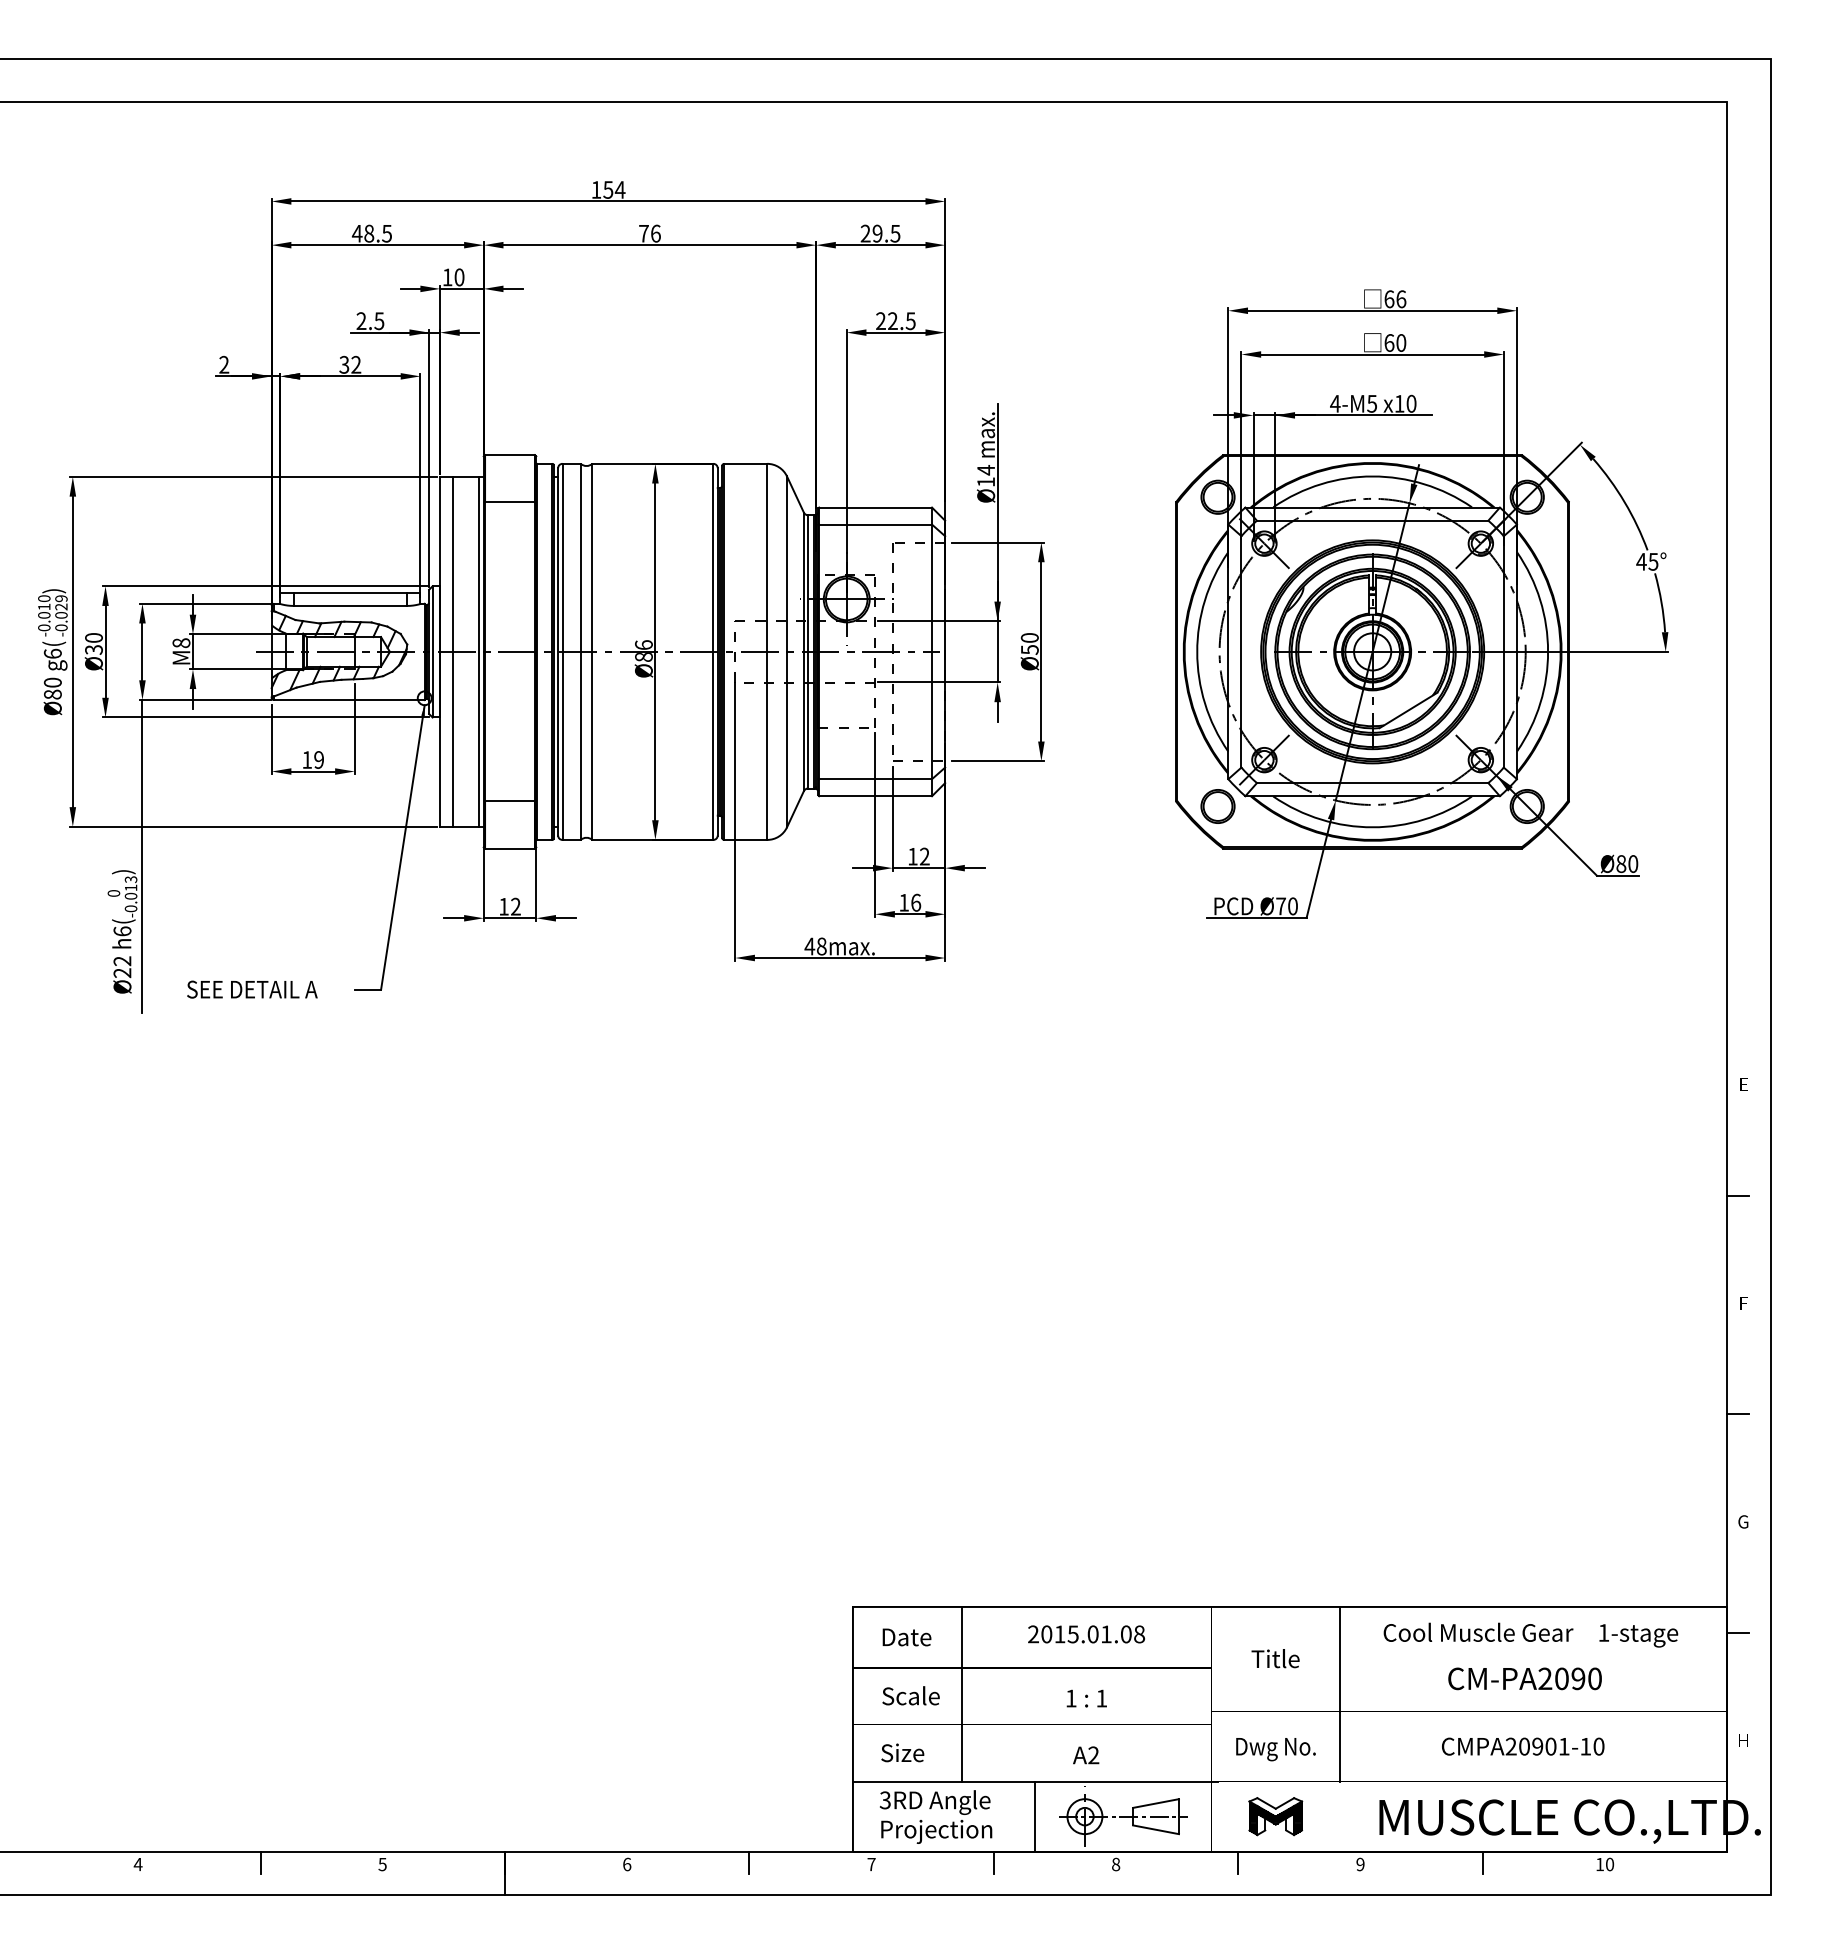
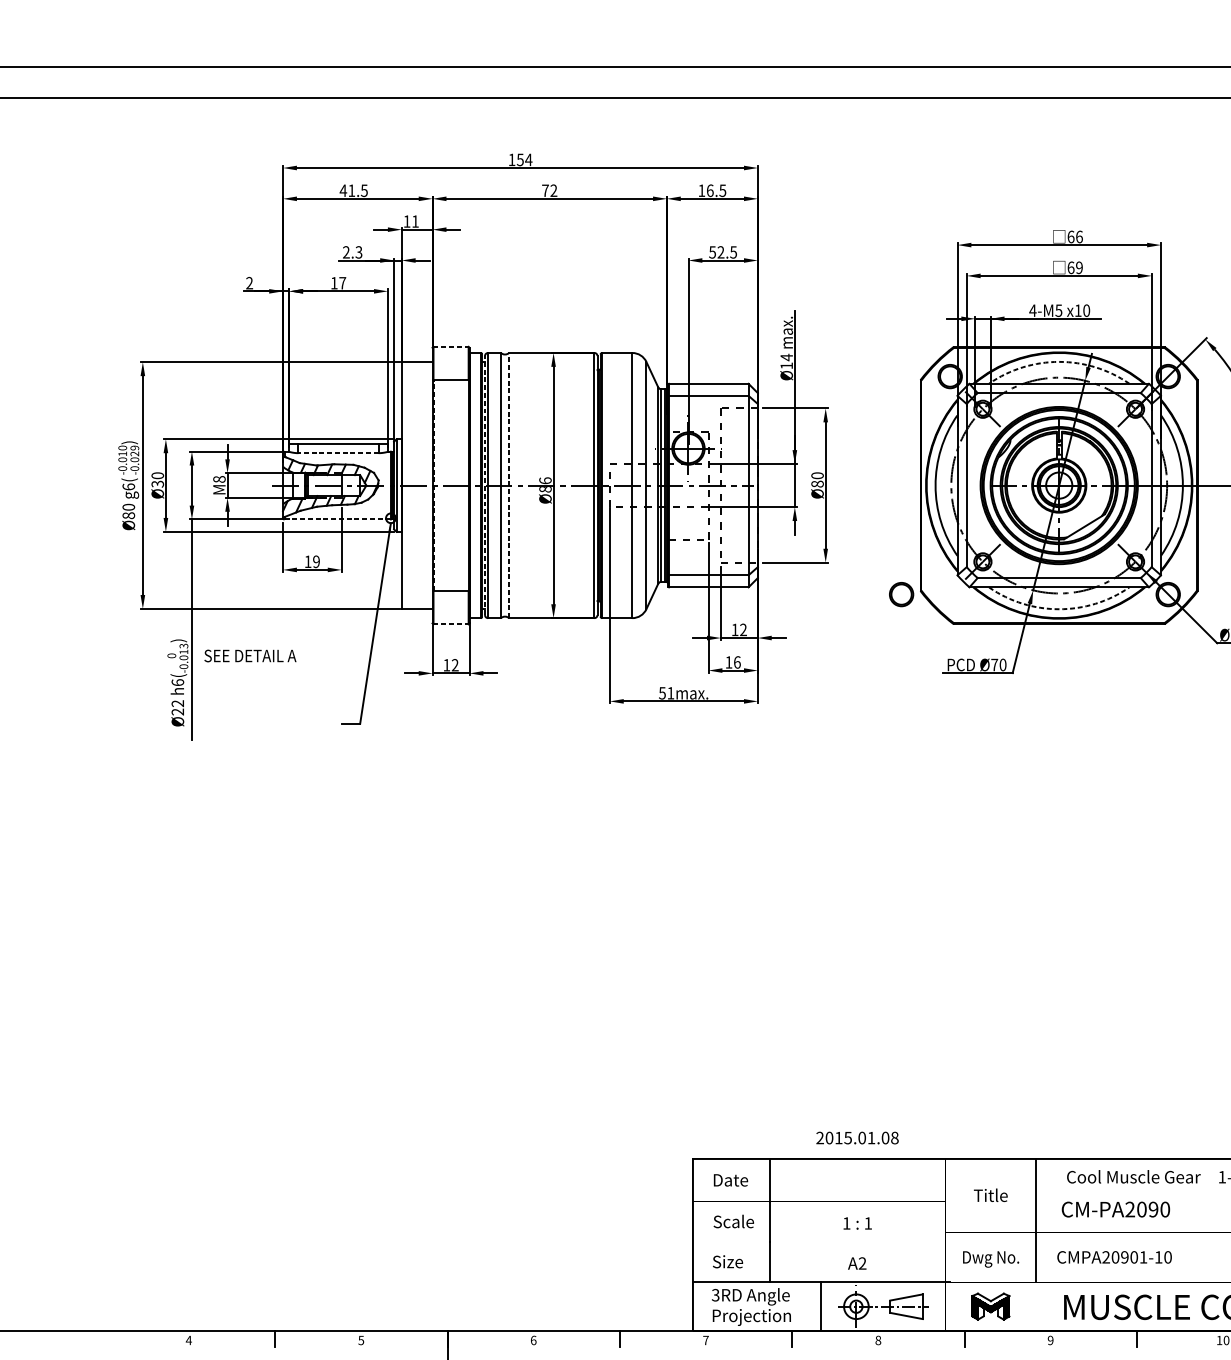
text: (369, 233) -> (352, 190), 48.5 -> 41.5
text: (655, 233) -> (553, 190), 76 -> 72
text: (871, 233) -> (705, 190), 29.5 -> 16.5
text: (459, 277) -> (415, 221), 10 -> 11
text: (379, 320) -> (359, 251), 2.5 -> 2.3
text: (880, 321) -> (712, 252), 22.5 -> 52.5
text: (1401, 342) -> (1079, 267), 60 -> 69
text: (350, 364) -> (338, 282), 32 -> 17
line: (510, 455) -> (451, 347), solid -> dashed
arc: (1372, 476) -> (1059, 361), solid -> dashed
line: (350, 605) -> (338, 452), solid -> dashed
text: (1029, 649) -> (817, 483), Ø50 -> Ø80
line: (453, 651) -> (411, 485), removed
line: (479, 651) -> (429, 485), removed
line: (485, 651) -> (433, 485), solid -> dashed
line: (558, 651) -> (485, 485), solid -> dashed
line: (592, 651) -> (509, 485), solid -> dashed
line: (349, 700) -> (337, 519), solid -> dashed
part: (1217, 806) -> (901, 594), moved
arc: (1372, 827) -> (1059, 609), solid -> dashed
line: (510, 848) -> (451, 624), solid -> dashed
text: (815, 946) -> (666, 693), 48max. -> 51max.
text: (252, 989) -> (250, 655), moved
text: (1086, 1634) -> (857, 1138), moved
text: (1524, 1678) -> (1115, 1209), moved
text: (1523, 1746) -> (1114, 1257), moved

